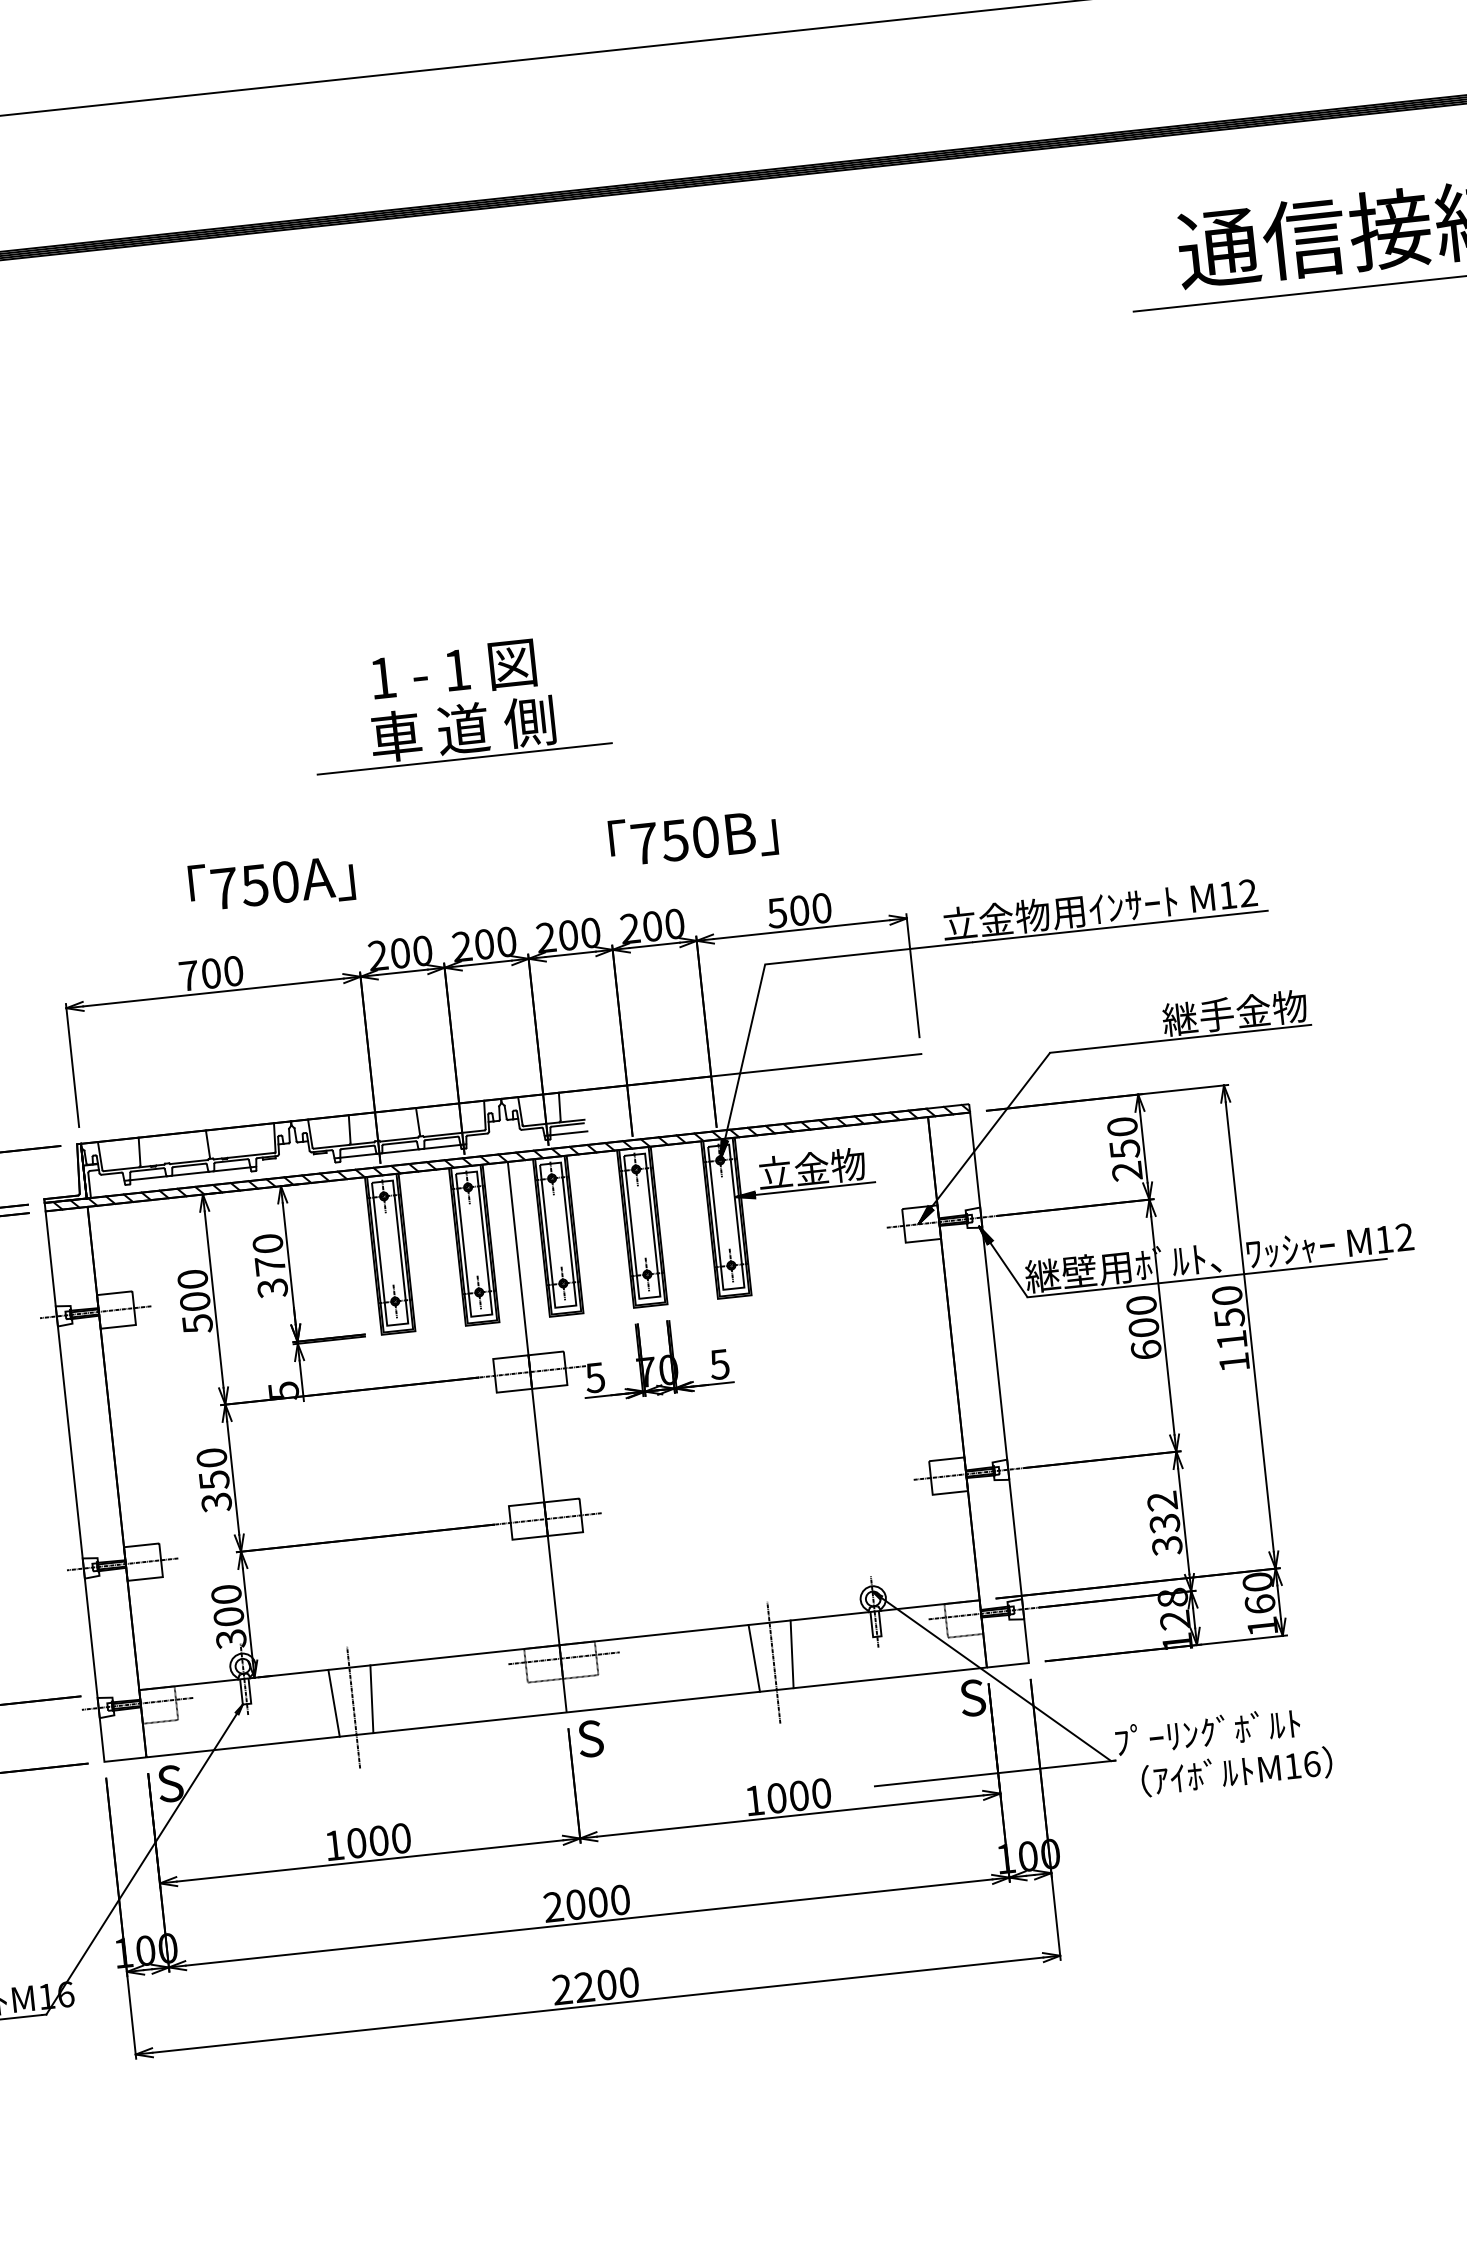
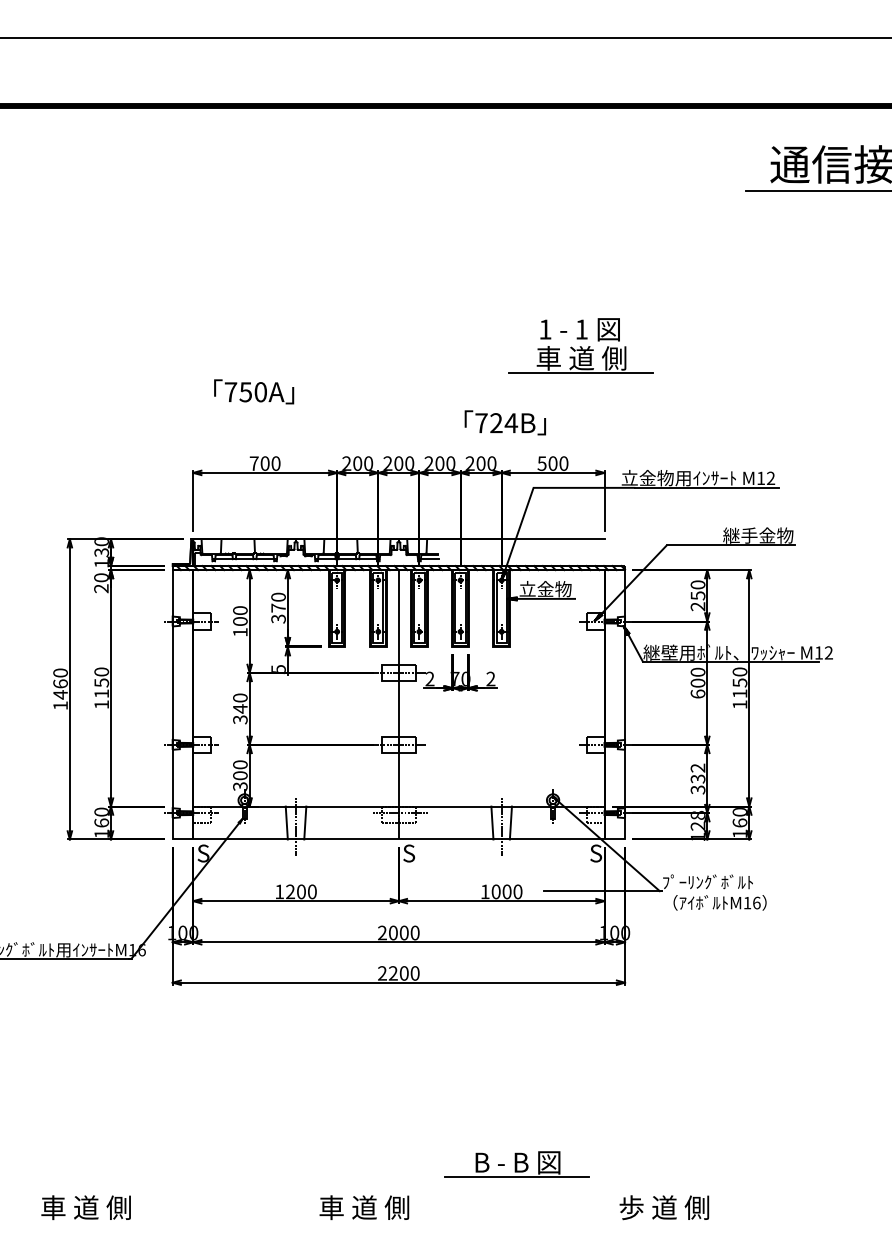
part: (458, 703) -> (580, 345), moved
text: (691, 839) -> (504, 423), 750B -> 724B
text: (272, 882) -> (254, 391), moved
text: (197, 1324) -> (240, 632), 500 -> 100
text: (718, 1363) -> (490, 678), 5 -> 2
text: (594, 1376) -> (429, 678), 5 -> 2
text: (214, 1479) -> (240, 708), 350 -> 340
text: (356, 1842) -> (290, 891), 1000 -> 1200

